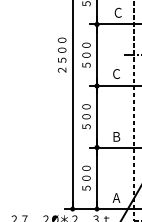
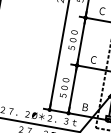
text: (116, 136) -> (93, 59), Ｂ -> Ｃ
text: (116, 197) -> (85, 106), Ａ -> Ｂ

